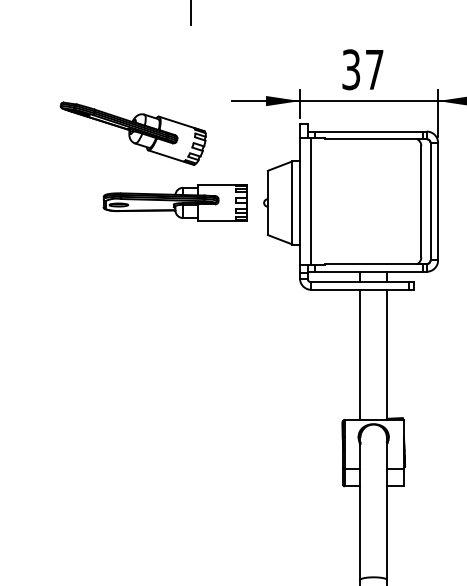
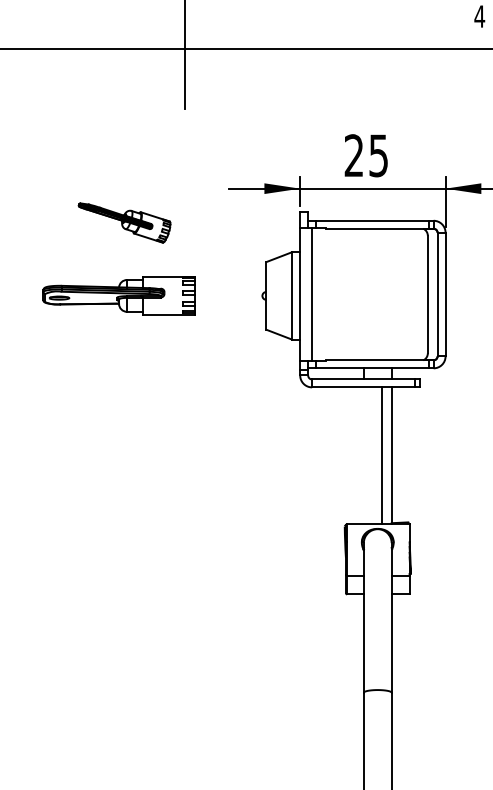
text: (362, 69) -> (365, 155), 37 -> 25
part: (133, 133) -> (124, 222), size x0.6
part: (174, 202) -> (118, 295), moved
line: (360, 354) -> (381, 455), moved

